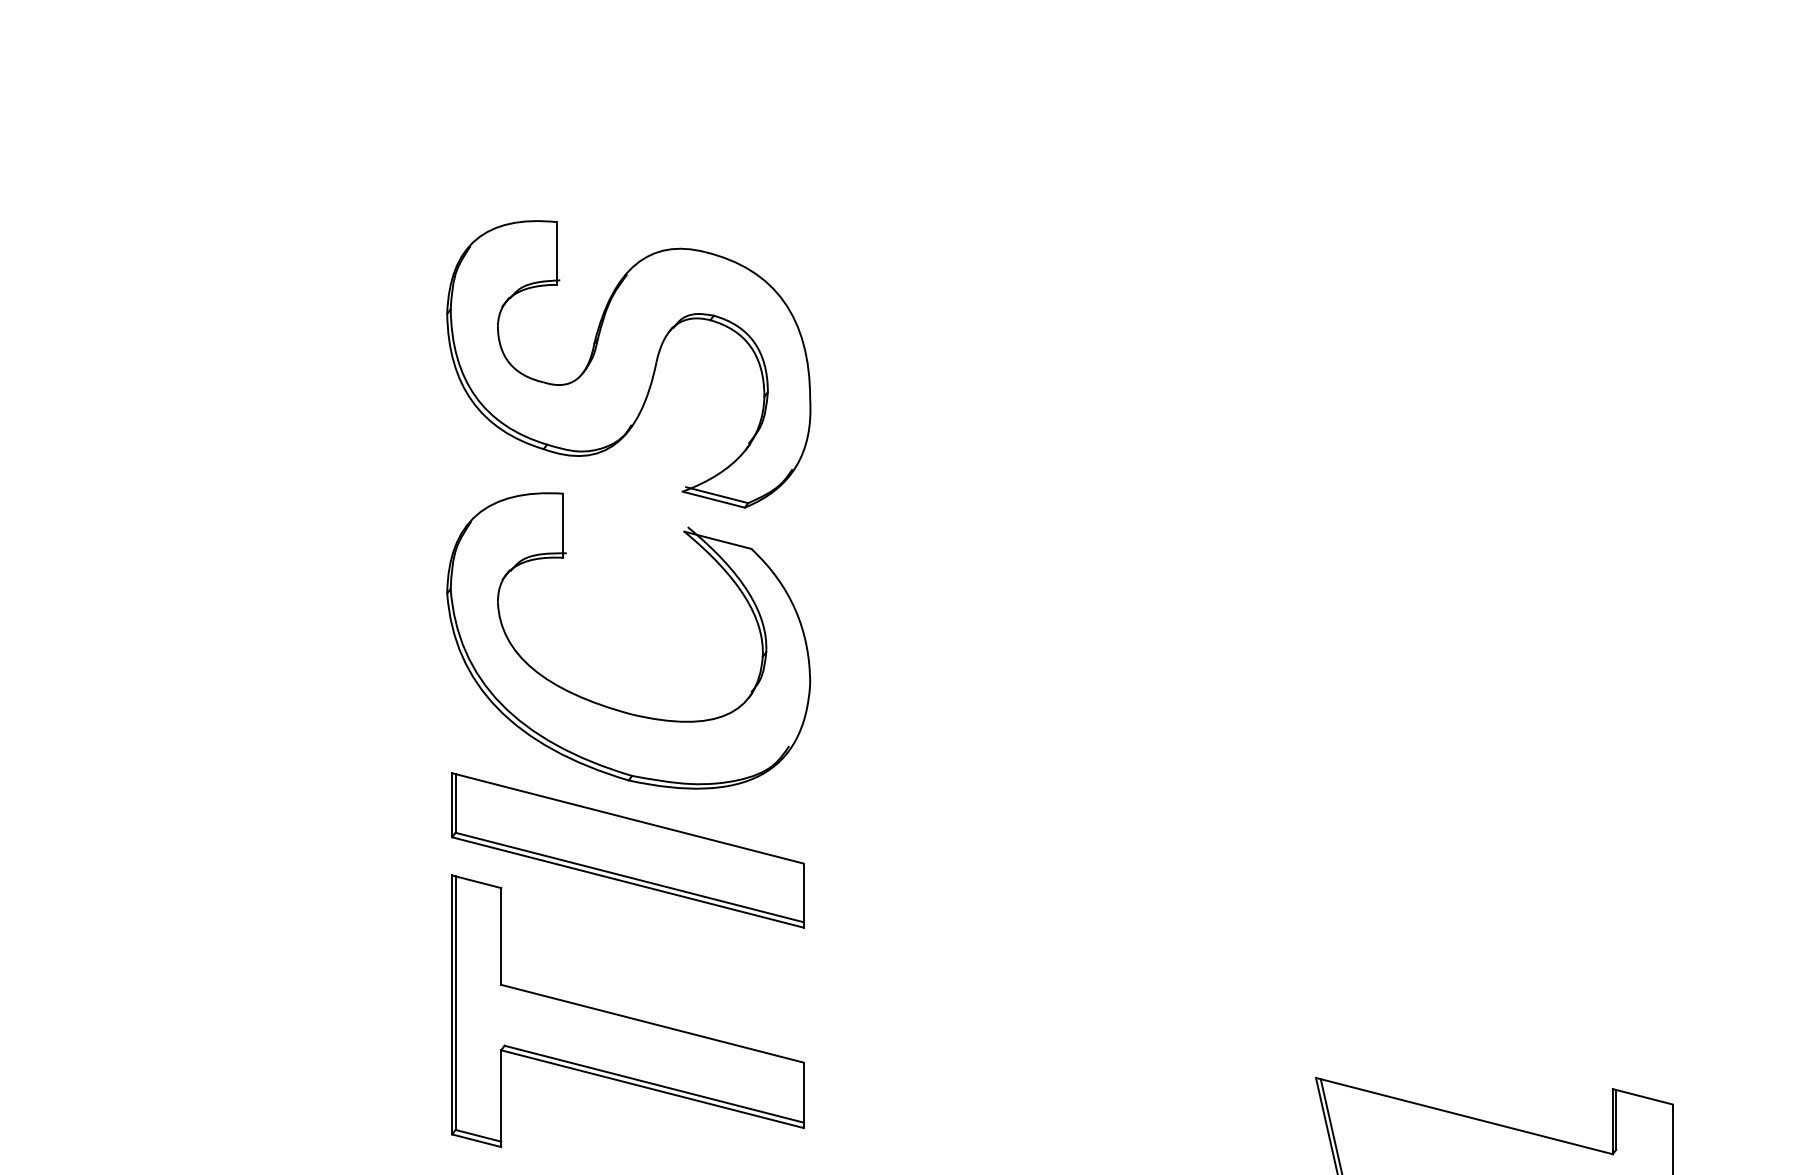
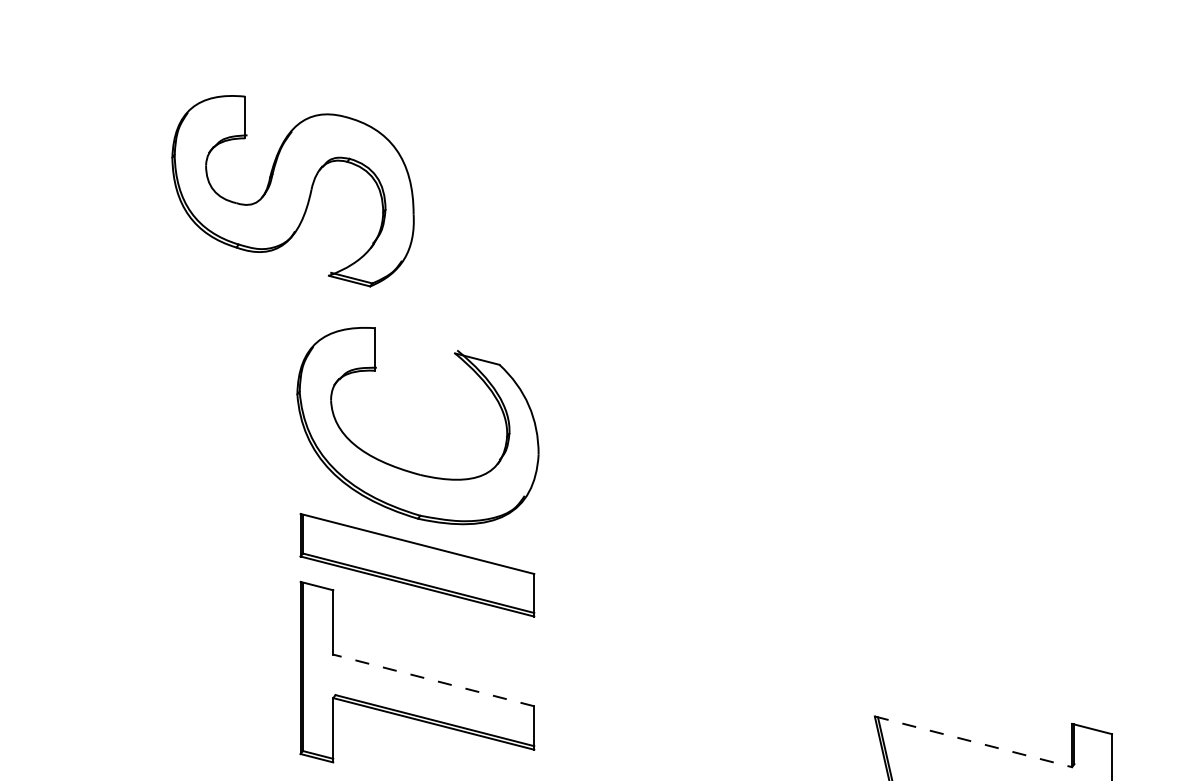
part: (627, 364) -> (292, 191), moved
line: (652, 1023) -> (433, 680), solid -> dashed
line: (1464, 1115) -> (973, 741), solid -> dashed

